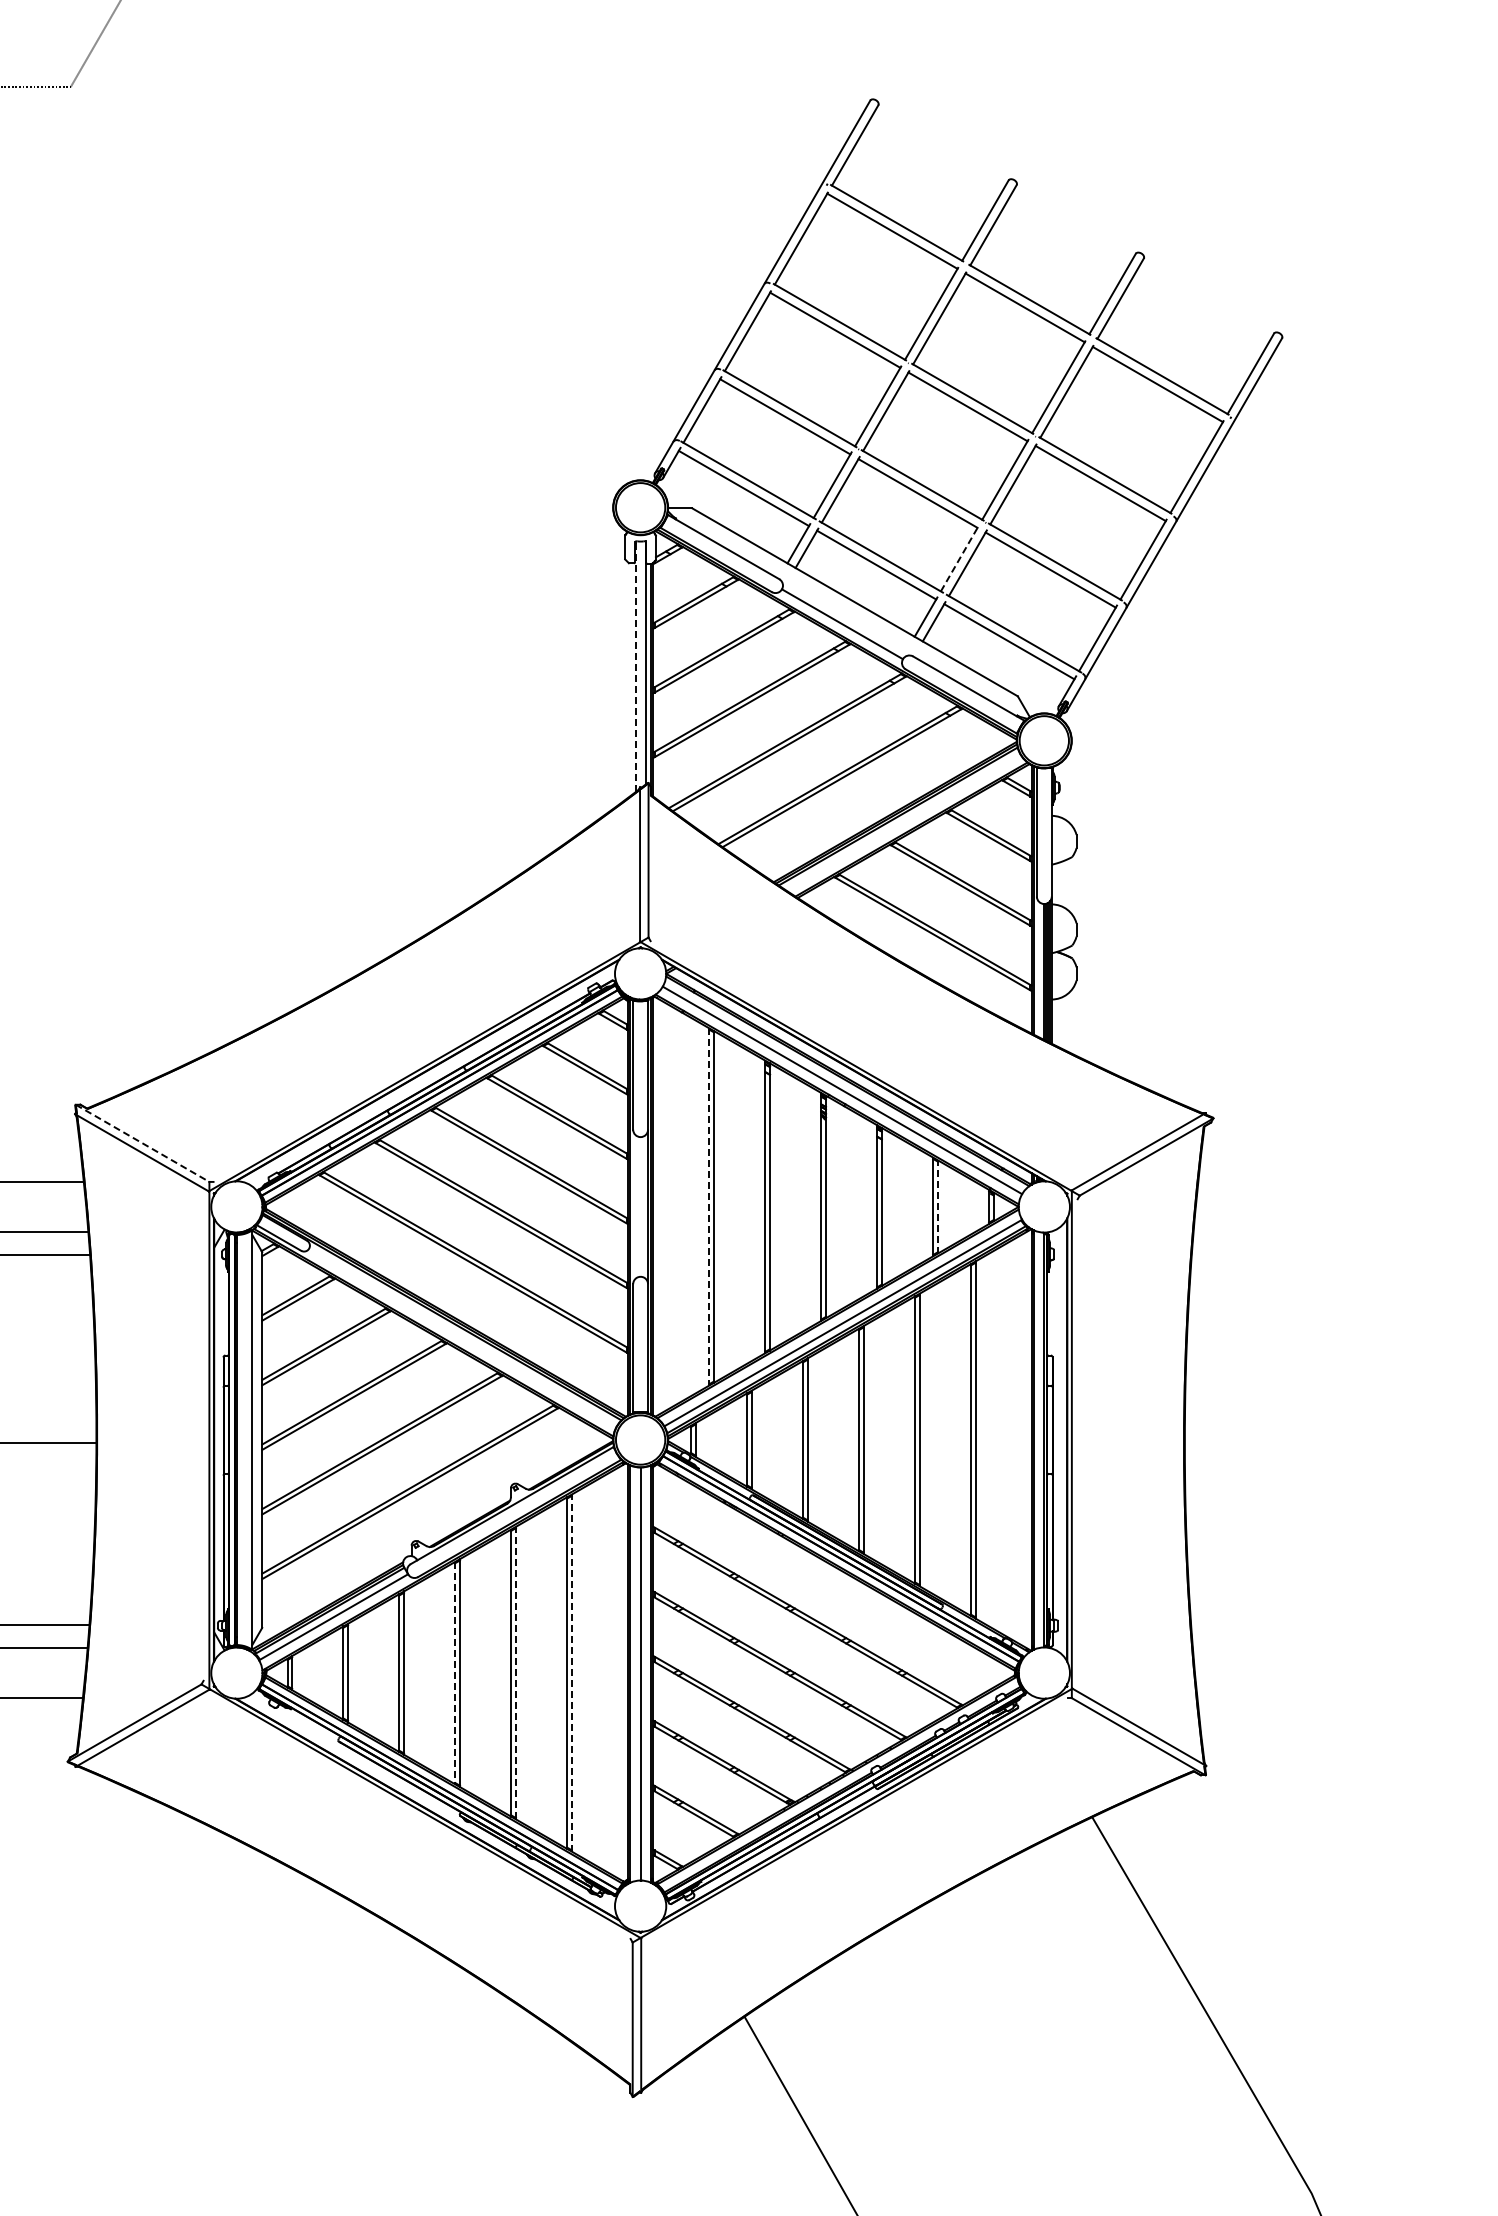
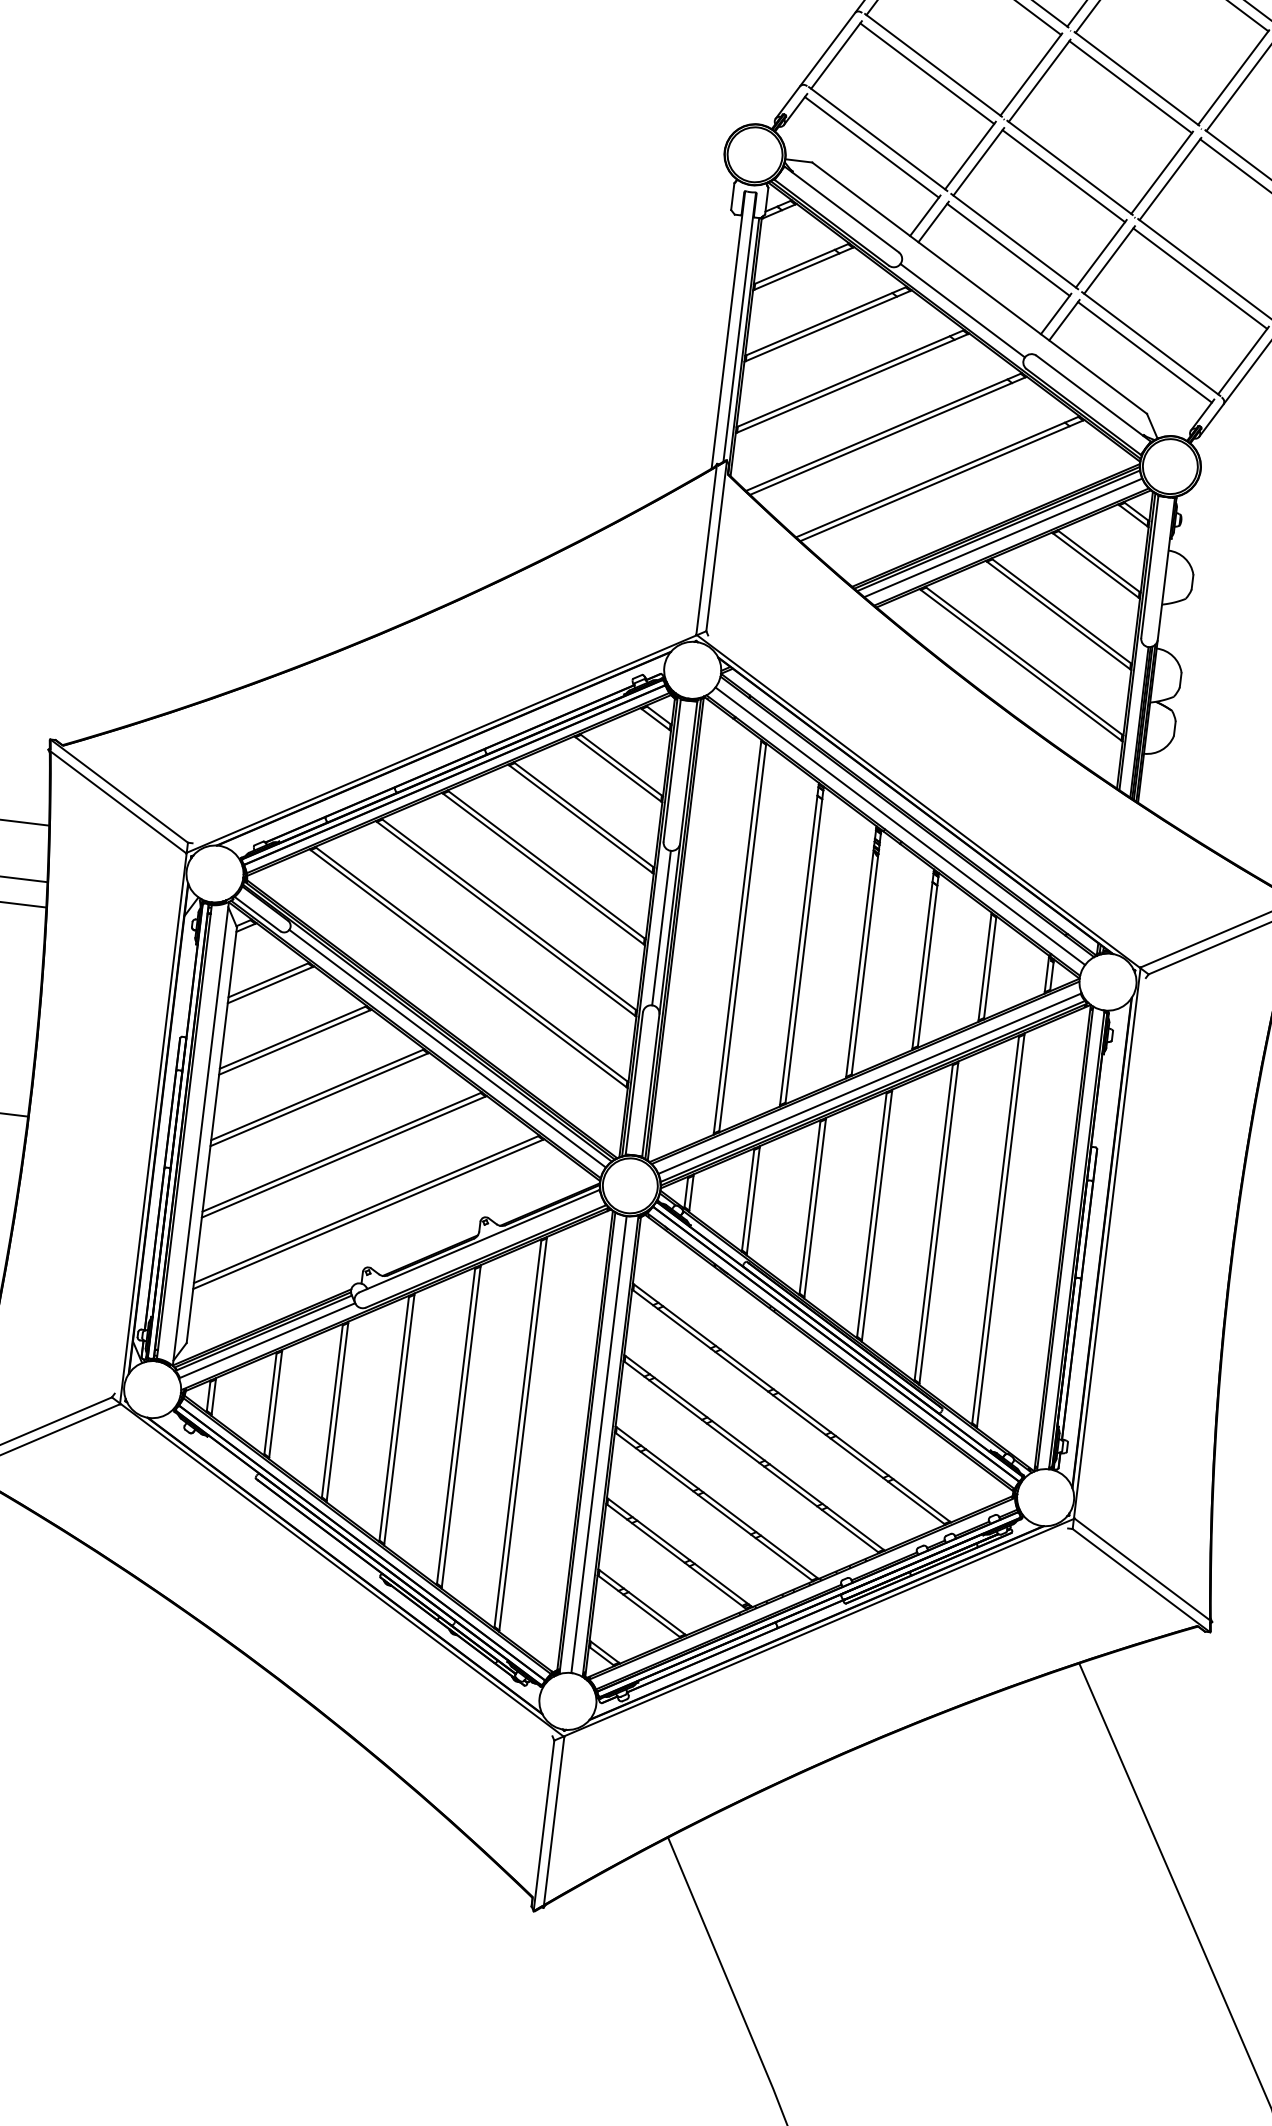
line: (959, 558) -> (1100, 253), dashed -> solid
line: (635, 666) -> (728, 329), dashed -> solid
line: (902, 822) -> (1002, 537), added
line: (143, 1143) -> (120, 791), dashed -> solid
line: (640, 1206) -> (661, 927), added
line: (709, 1206) -> (737, 936), dashed -> solid
line: (937, 1206) -> (989, 967), dashed -> solid
line: (462, 1337) -> (447, 1048), added
line: (515, 1672) -> (460, 1426), dashed -> solid
line: (455, 1673) -> (394, 1419), dashed -> solid
line: (571, 1673) -> (522, 1434), dashed -> solid

